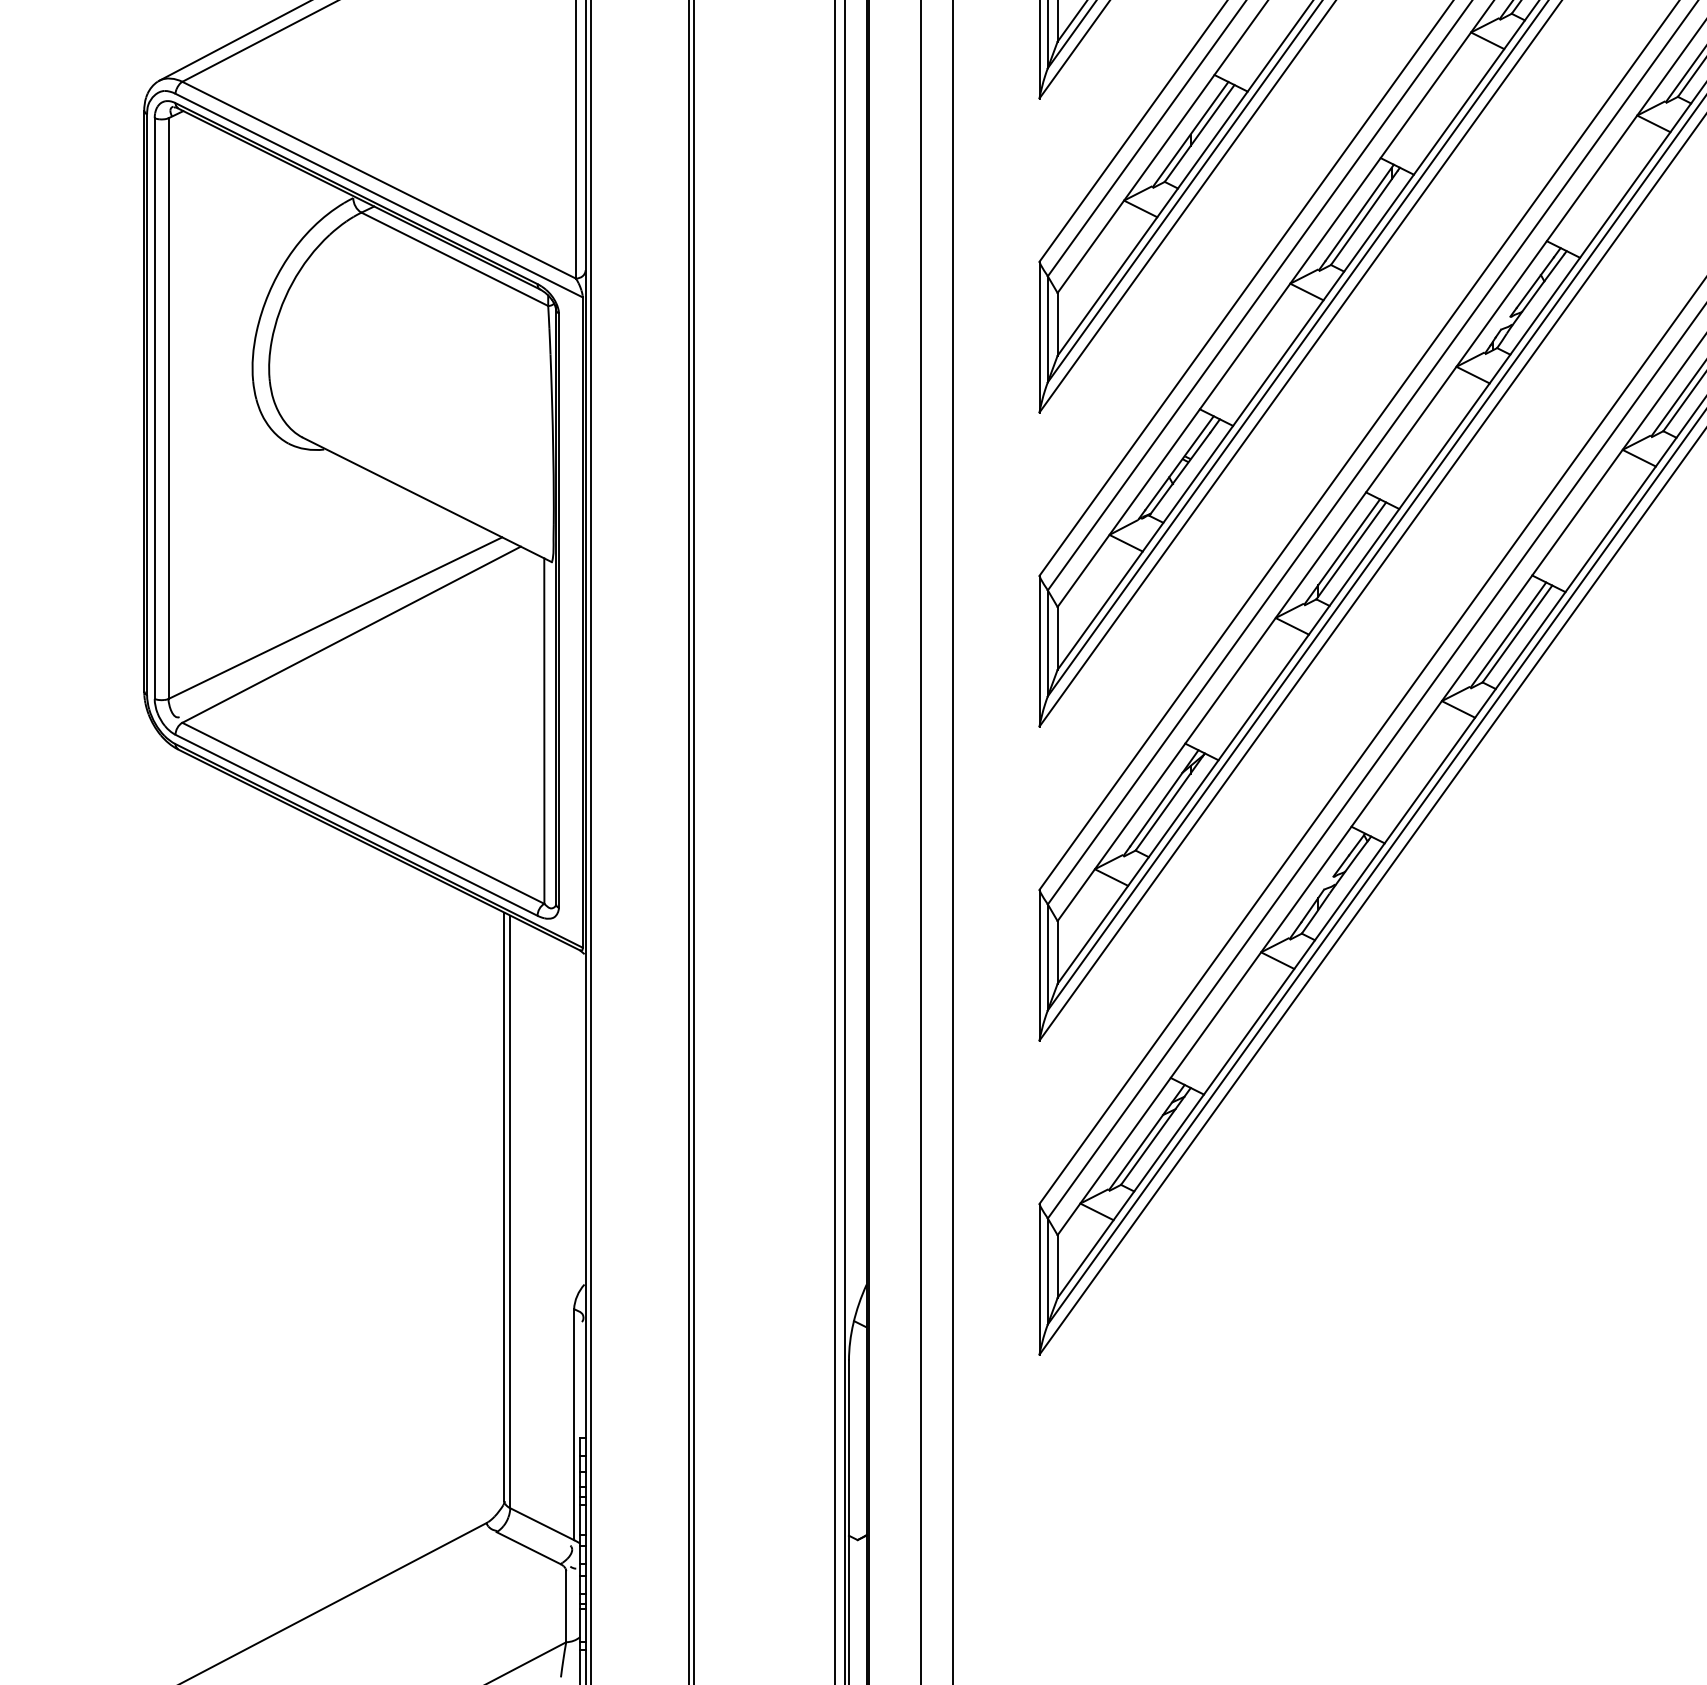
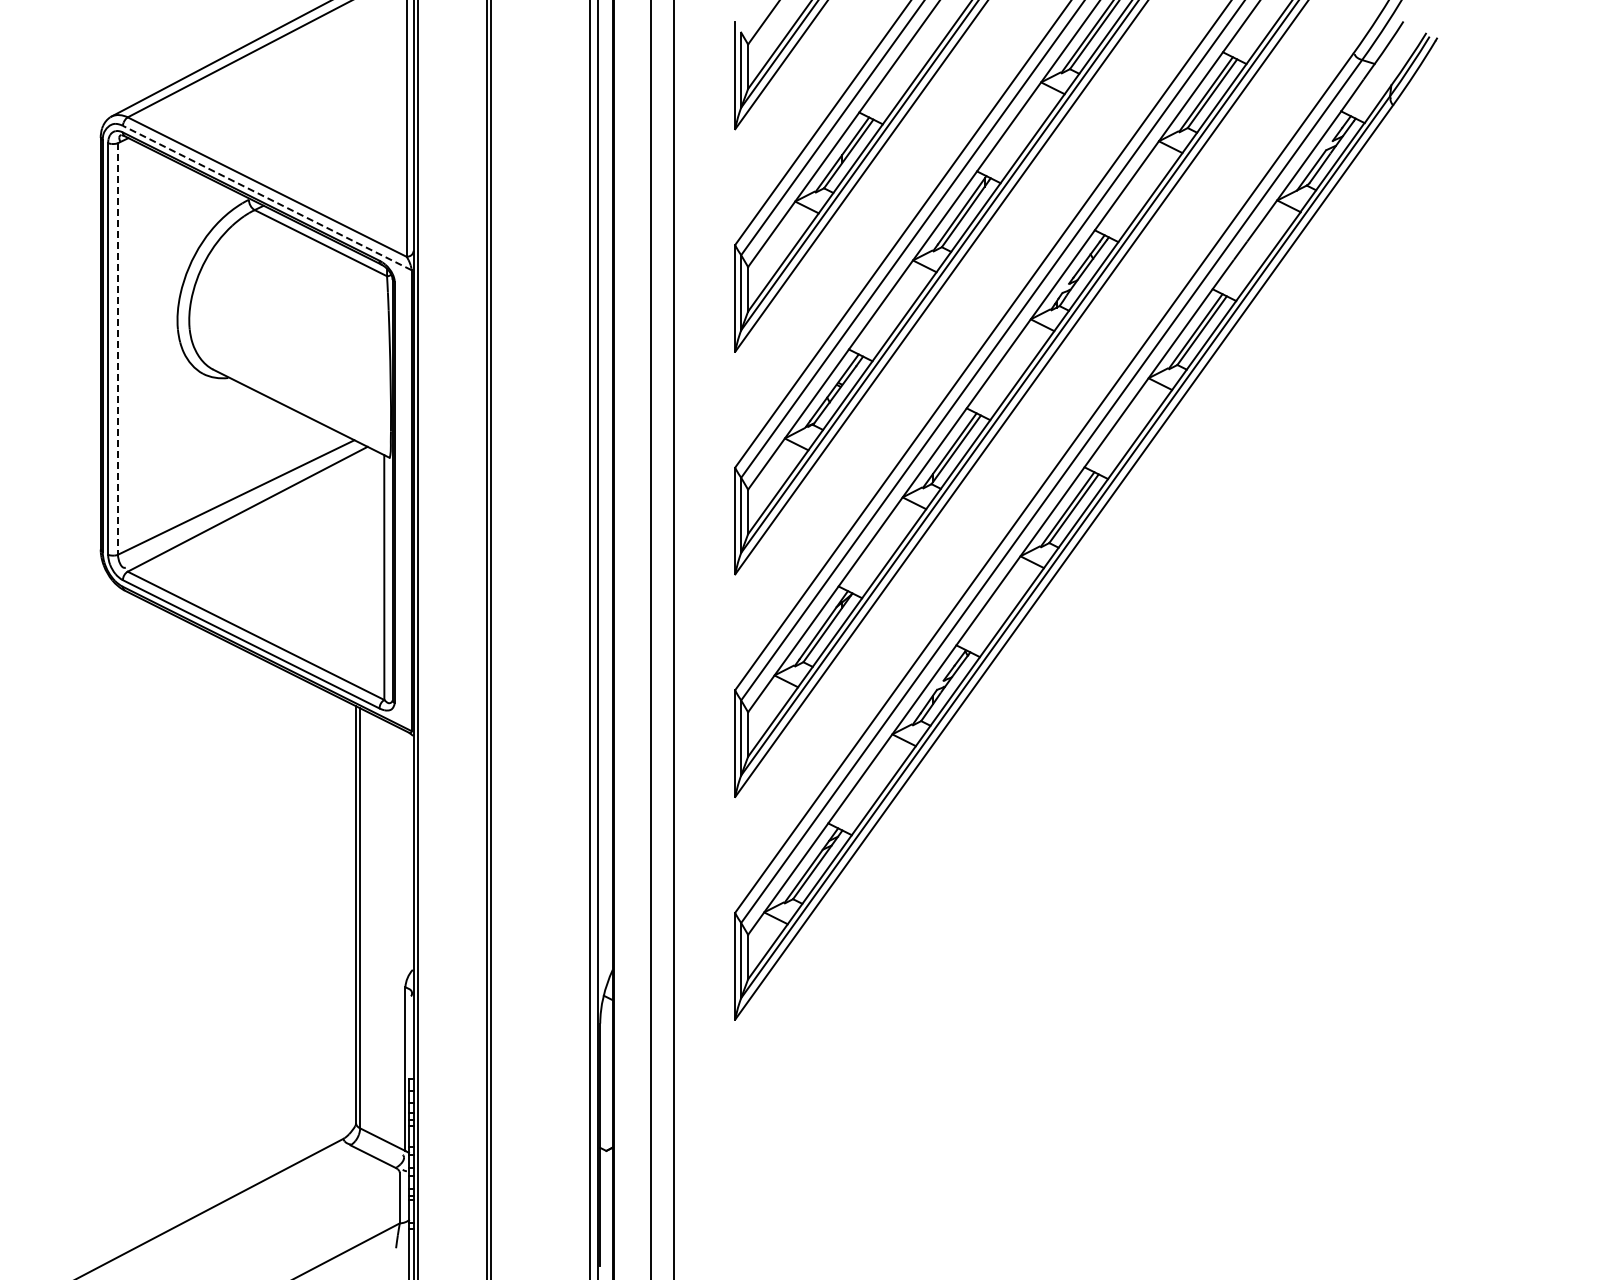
line: (378, 194) -> (266, 197), solid -> dashed
line: (167, 409) -> (117, 349), solid -> dashed

